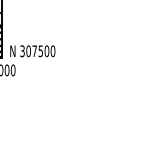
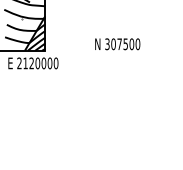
text: (32, 51) -> (117, 44), moved

